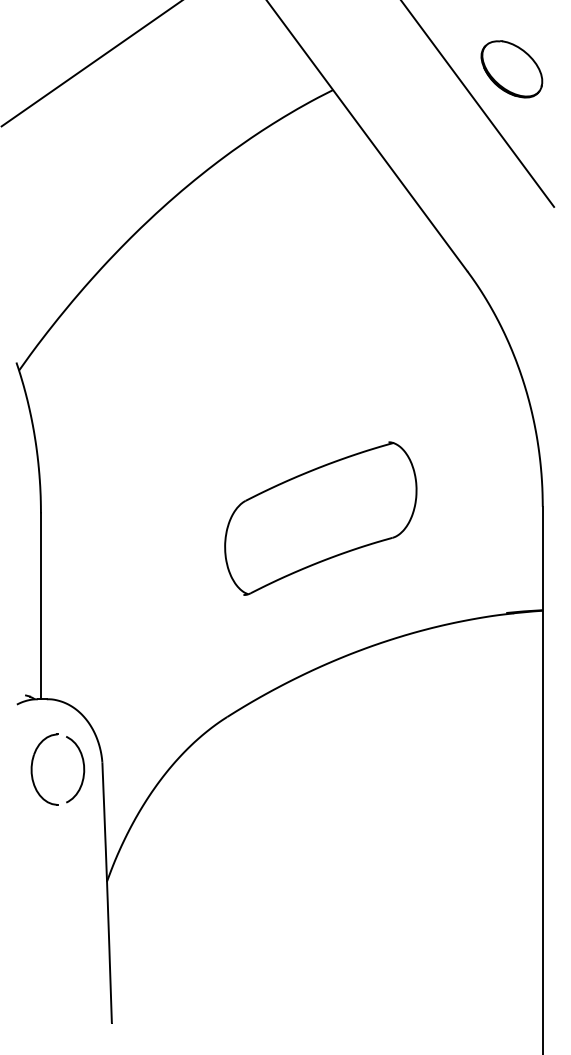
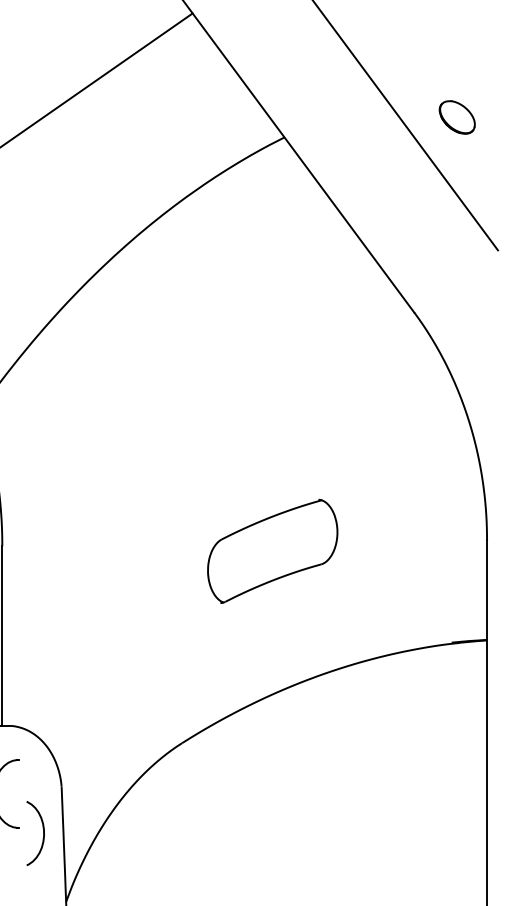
part: (511, 69) -> (456, 117), size x0.6
part: (320, 518) -> (272, 551), size x0.7
curve: (83, 769) -> (43, 833), moved

